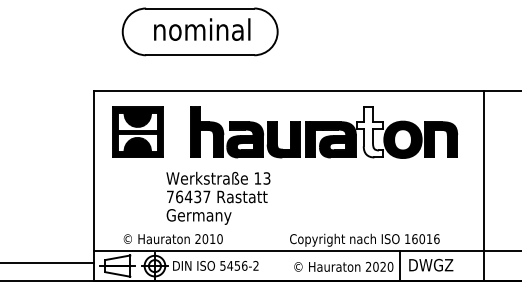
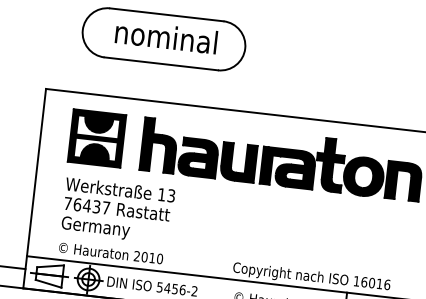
part: (137, 131) -> (96, 137), moved
fill: (369, 132) -> (329, 165), added
text: (218, 197) -> (118, 210), moved

